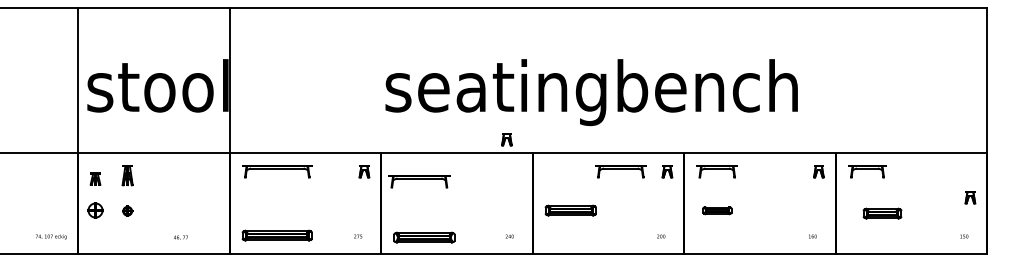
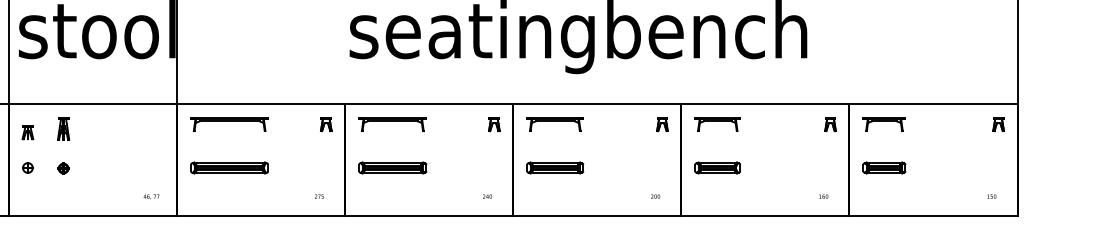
part: (506, 139) -> (493, 124), moved
part: (620, 171) -> (554, 124), moved
part: (419, 181) -> (392, 124), moved
part: (970, 197) -> (998, 124), moved
part: (95, 210) -> (27, 167), size x0.62
part: (717, 210) -> (718, 167), size x1.43
part: (882, 213) -> (884, 167), moved
part: (276, 235) -> (228, 167), moved
text: (180, 237) -> (151, 196), moved
part: (424, 237) -> (392, 167), moved

